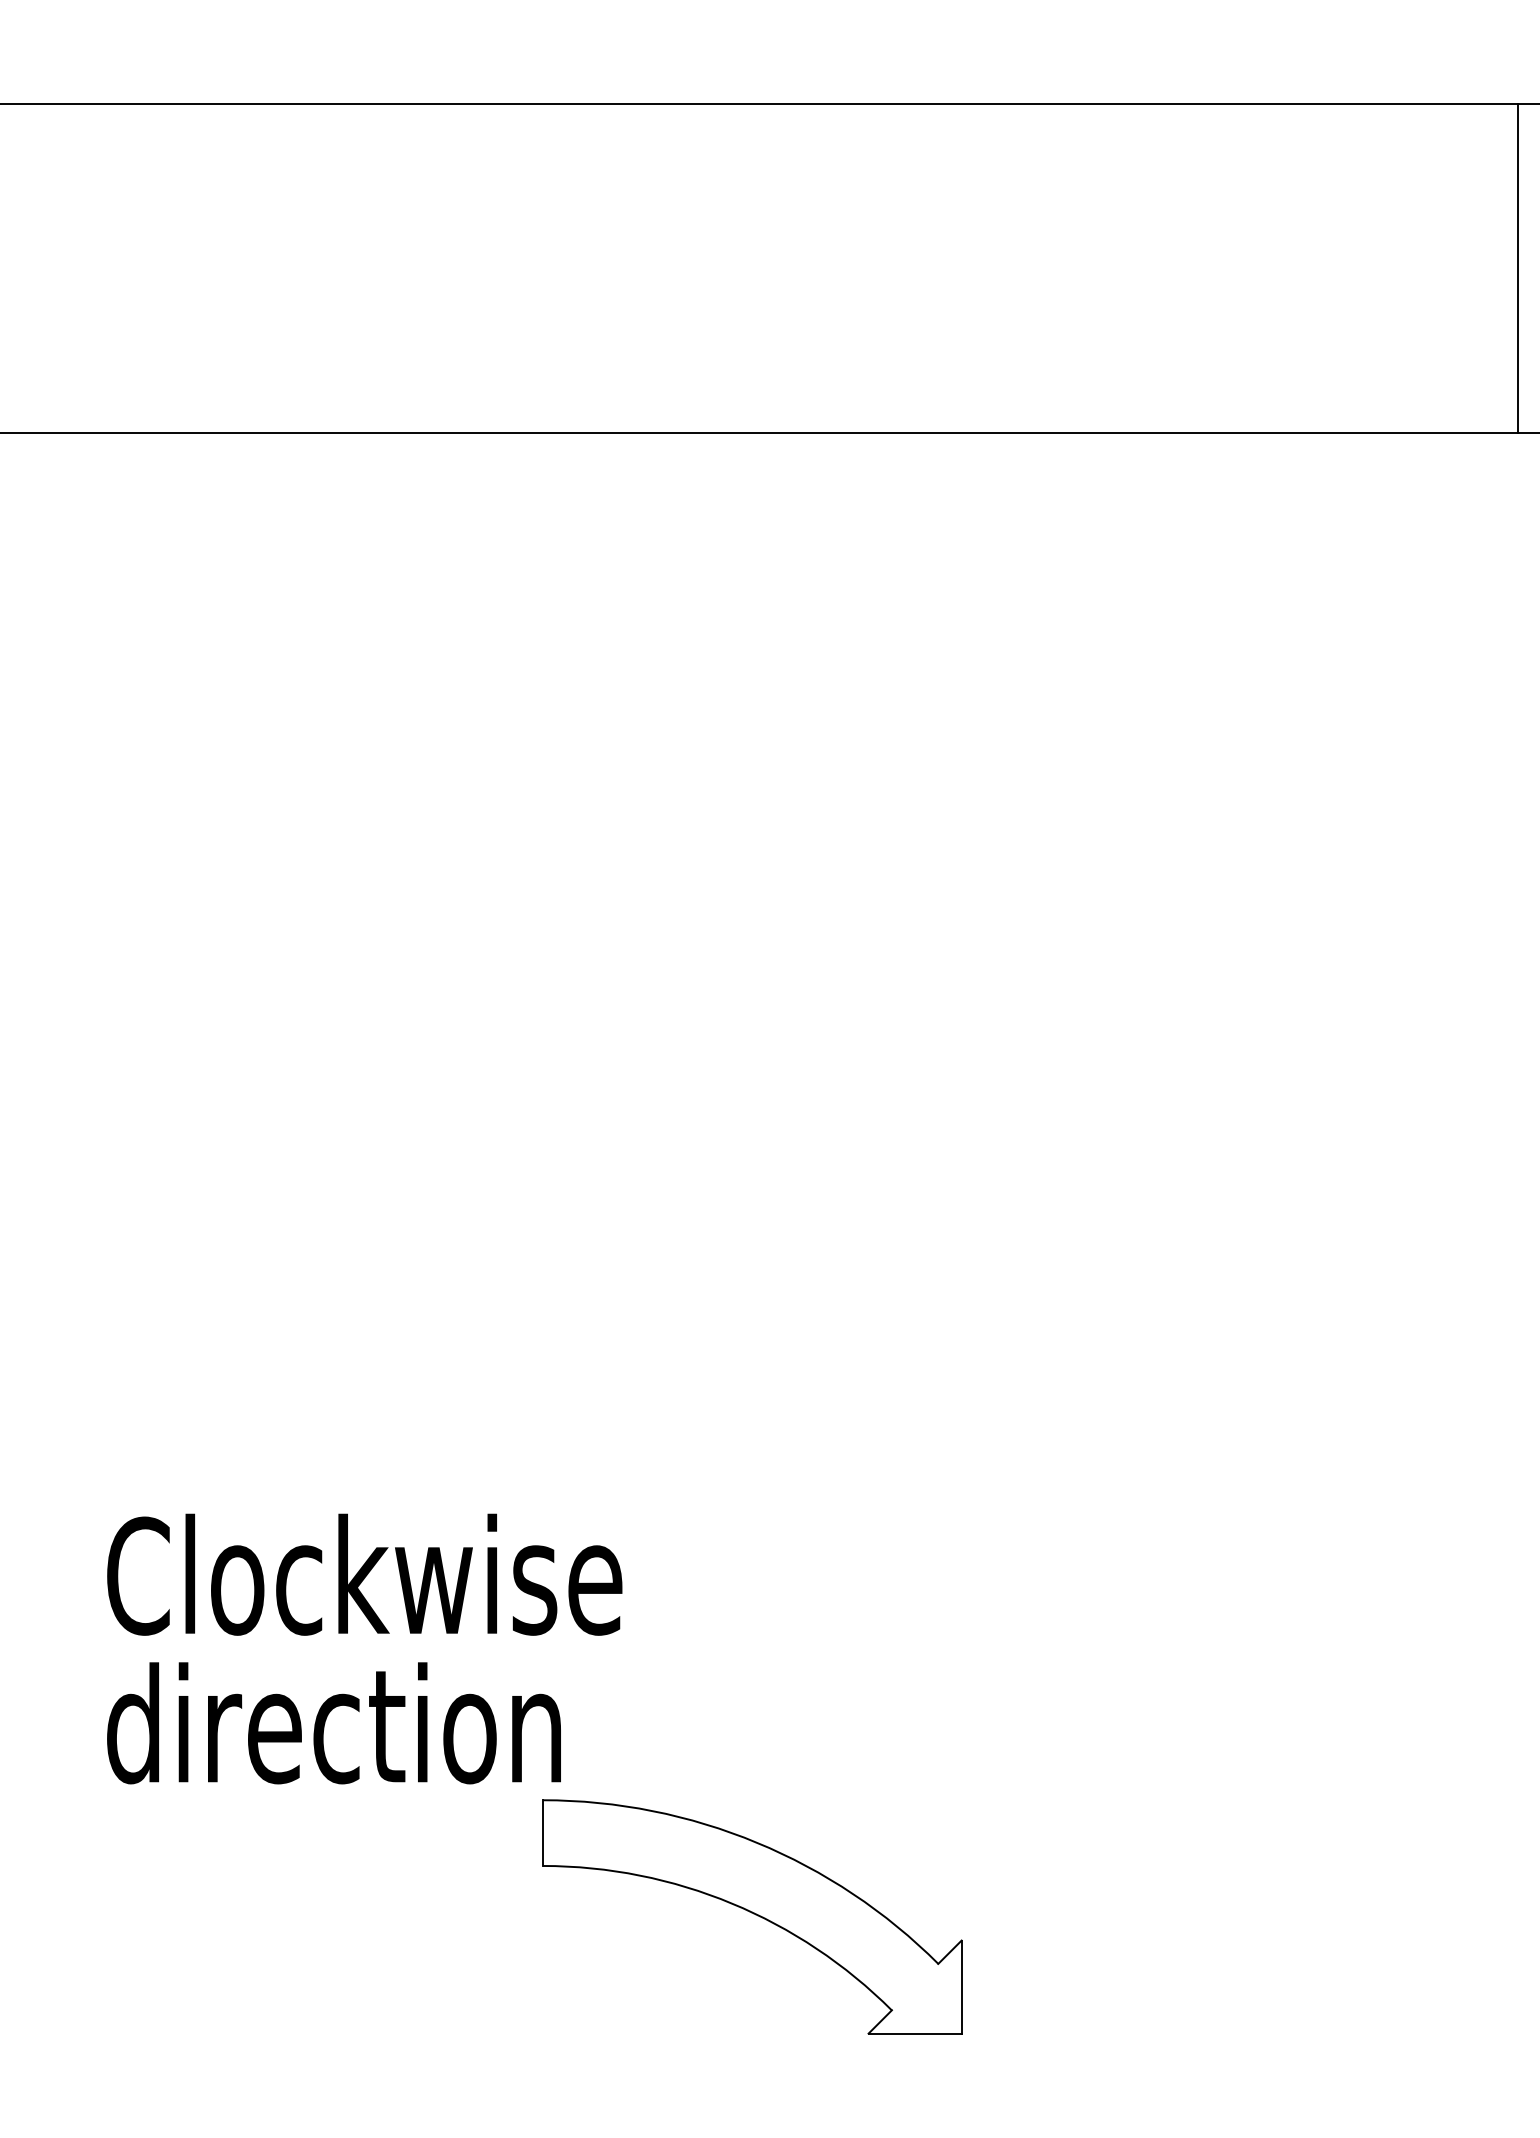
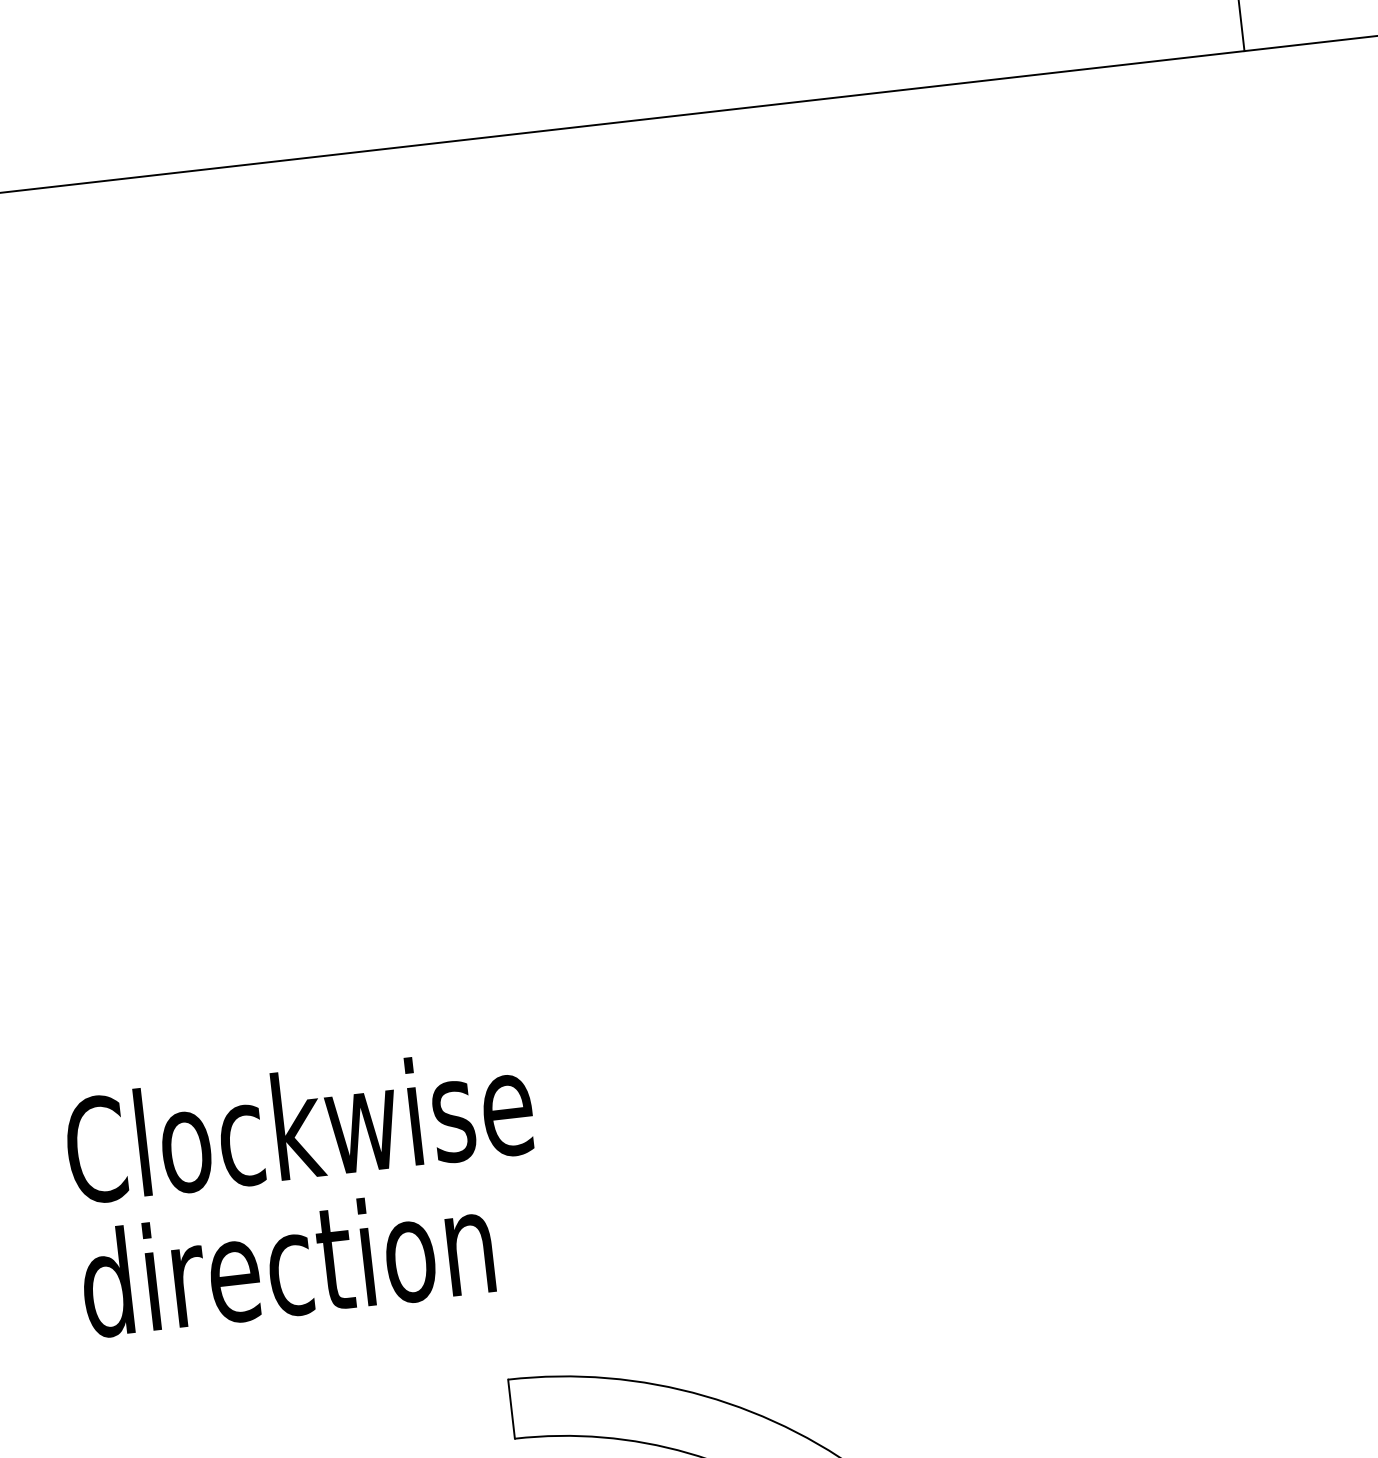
text: (364, 1648) -> (306, 1191), moved

